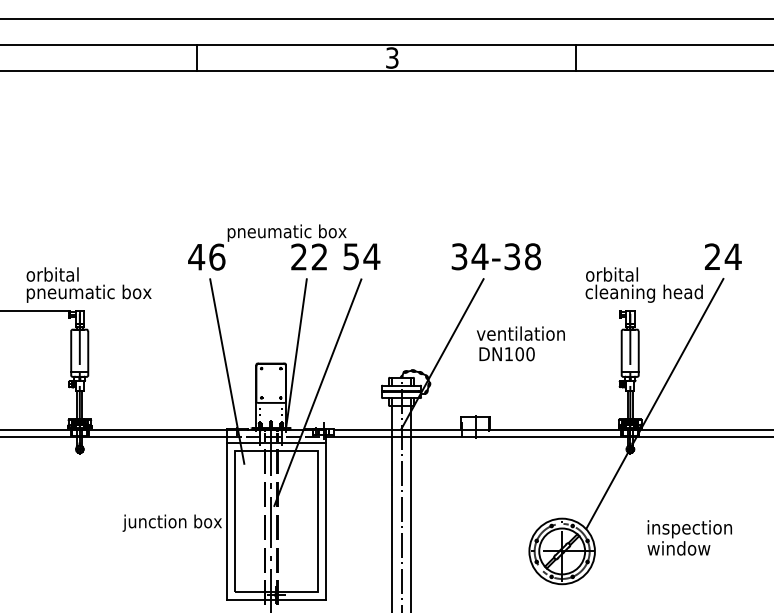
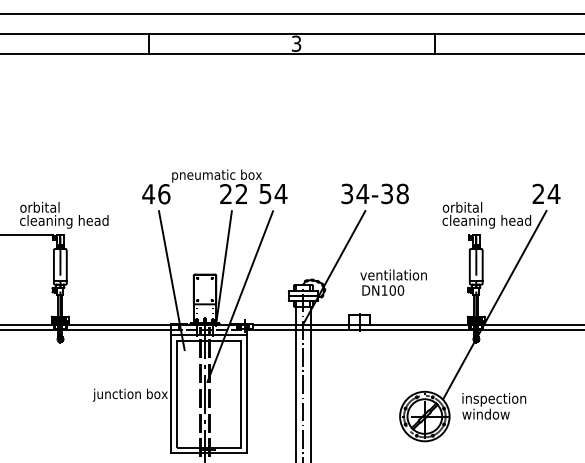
text: (89, 293) -> (67, 221), pneumatic box -> cleaning head
text: (520, 343) -> (393, 282), moved
text: (690, 538) -> (494, 406), moved

